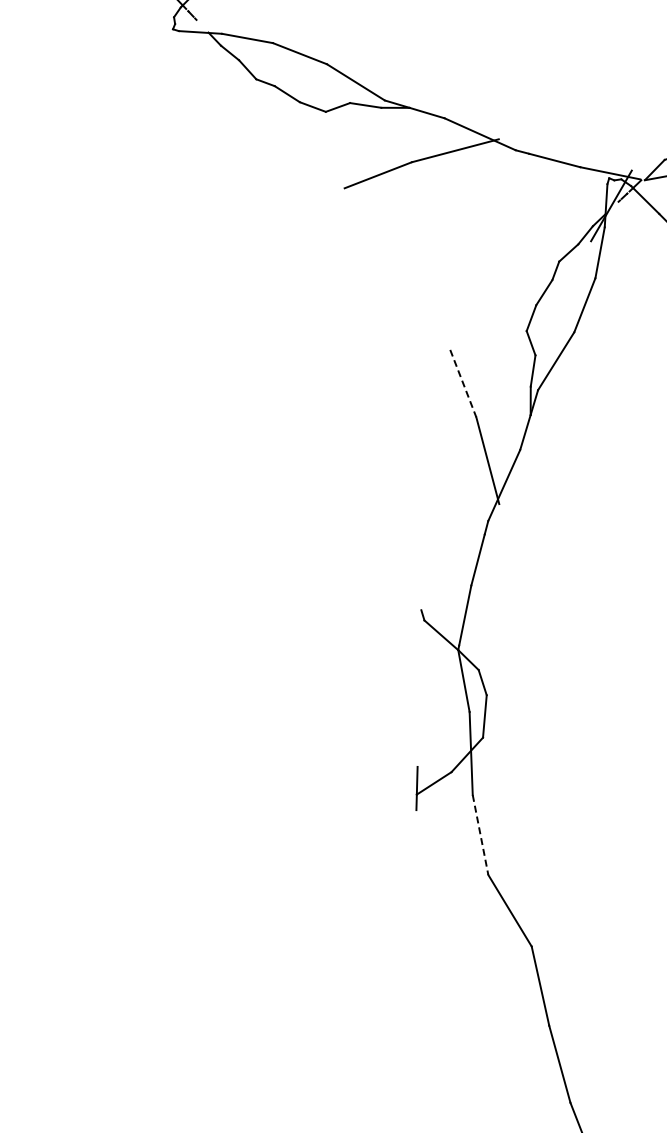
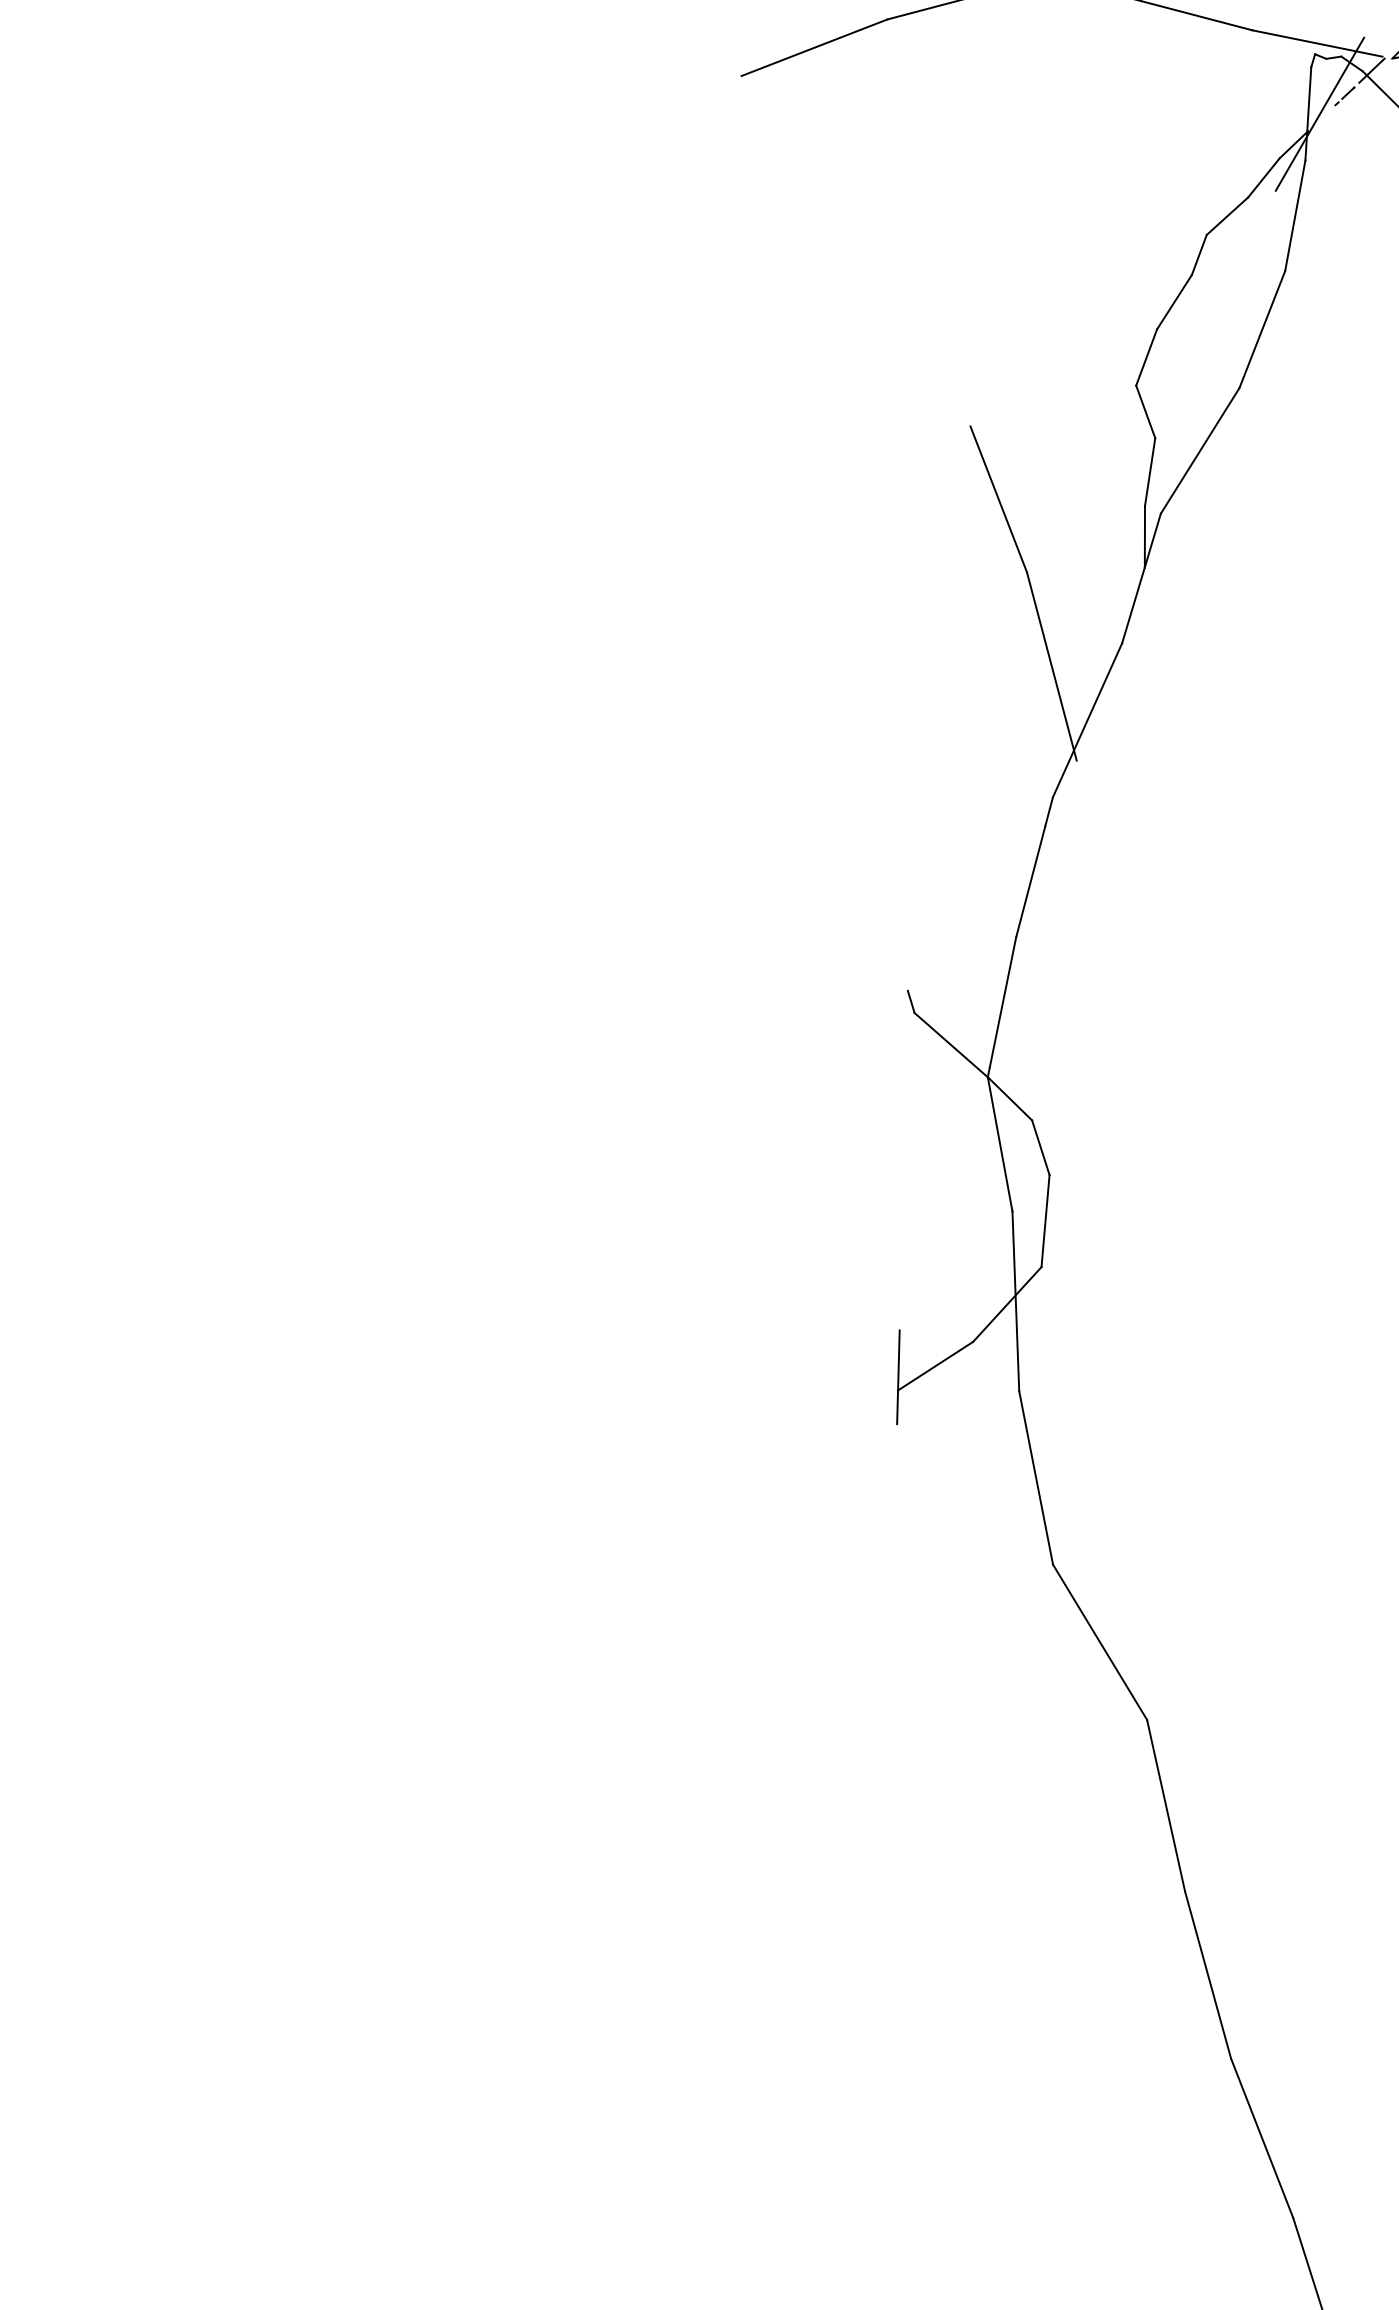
line: (463, 384) -> (999, 501), dashed -> solid
line: (480, 834) -> (1036, 1476), dashed -> solid

